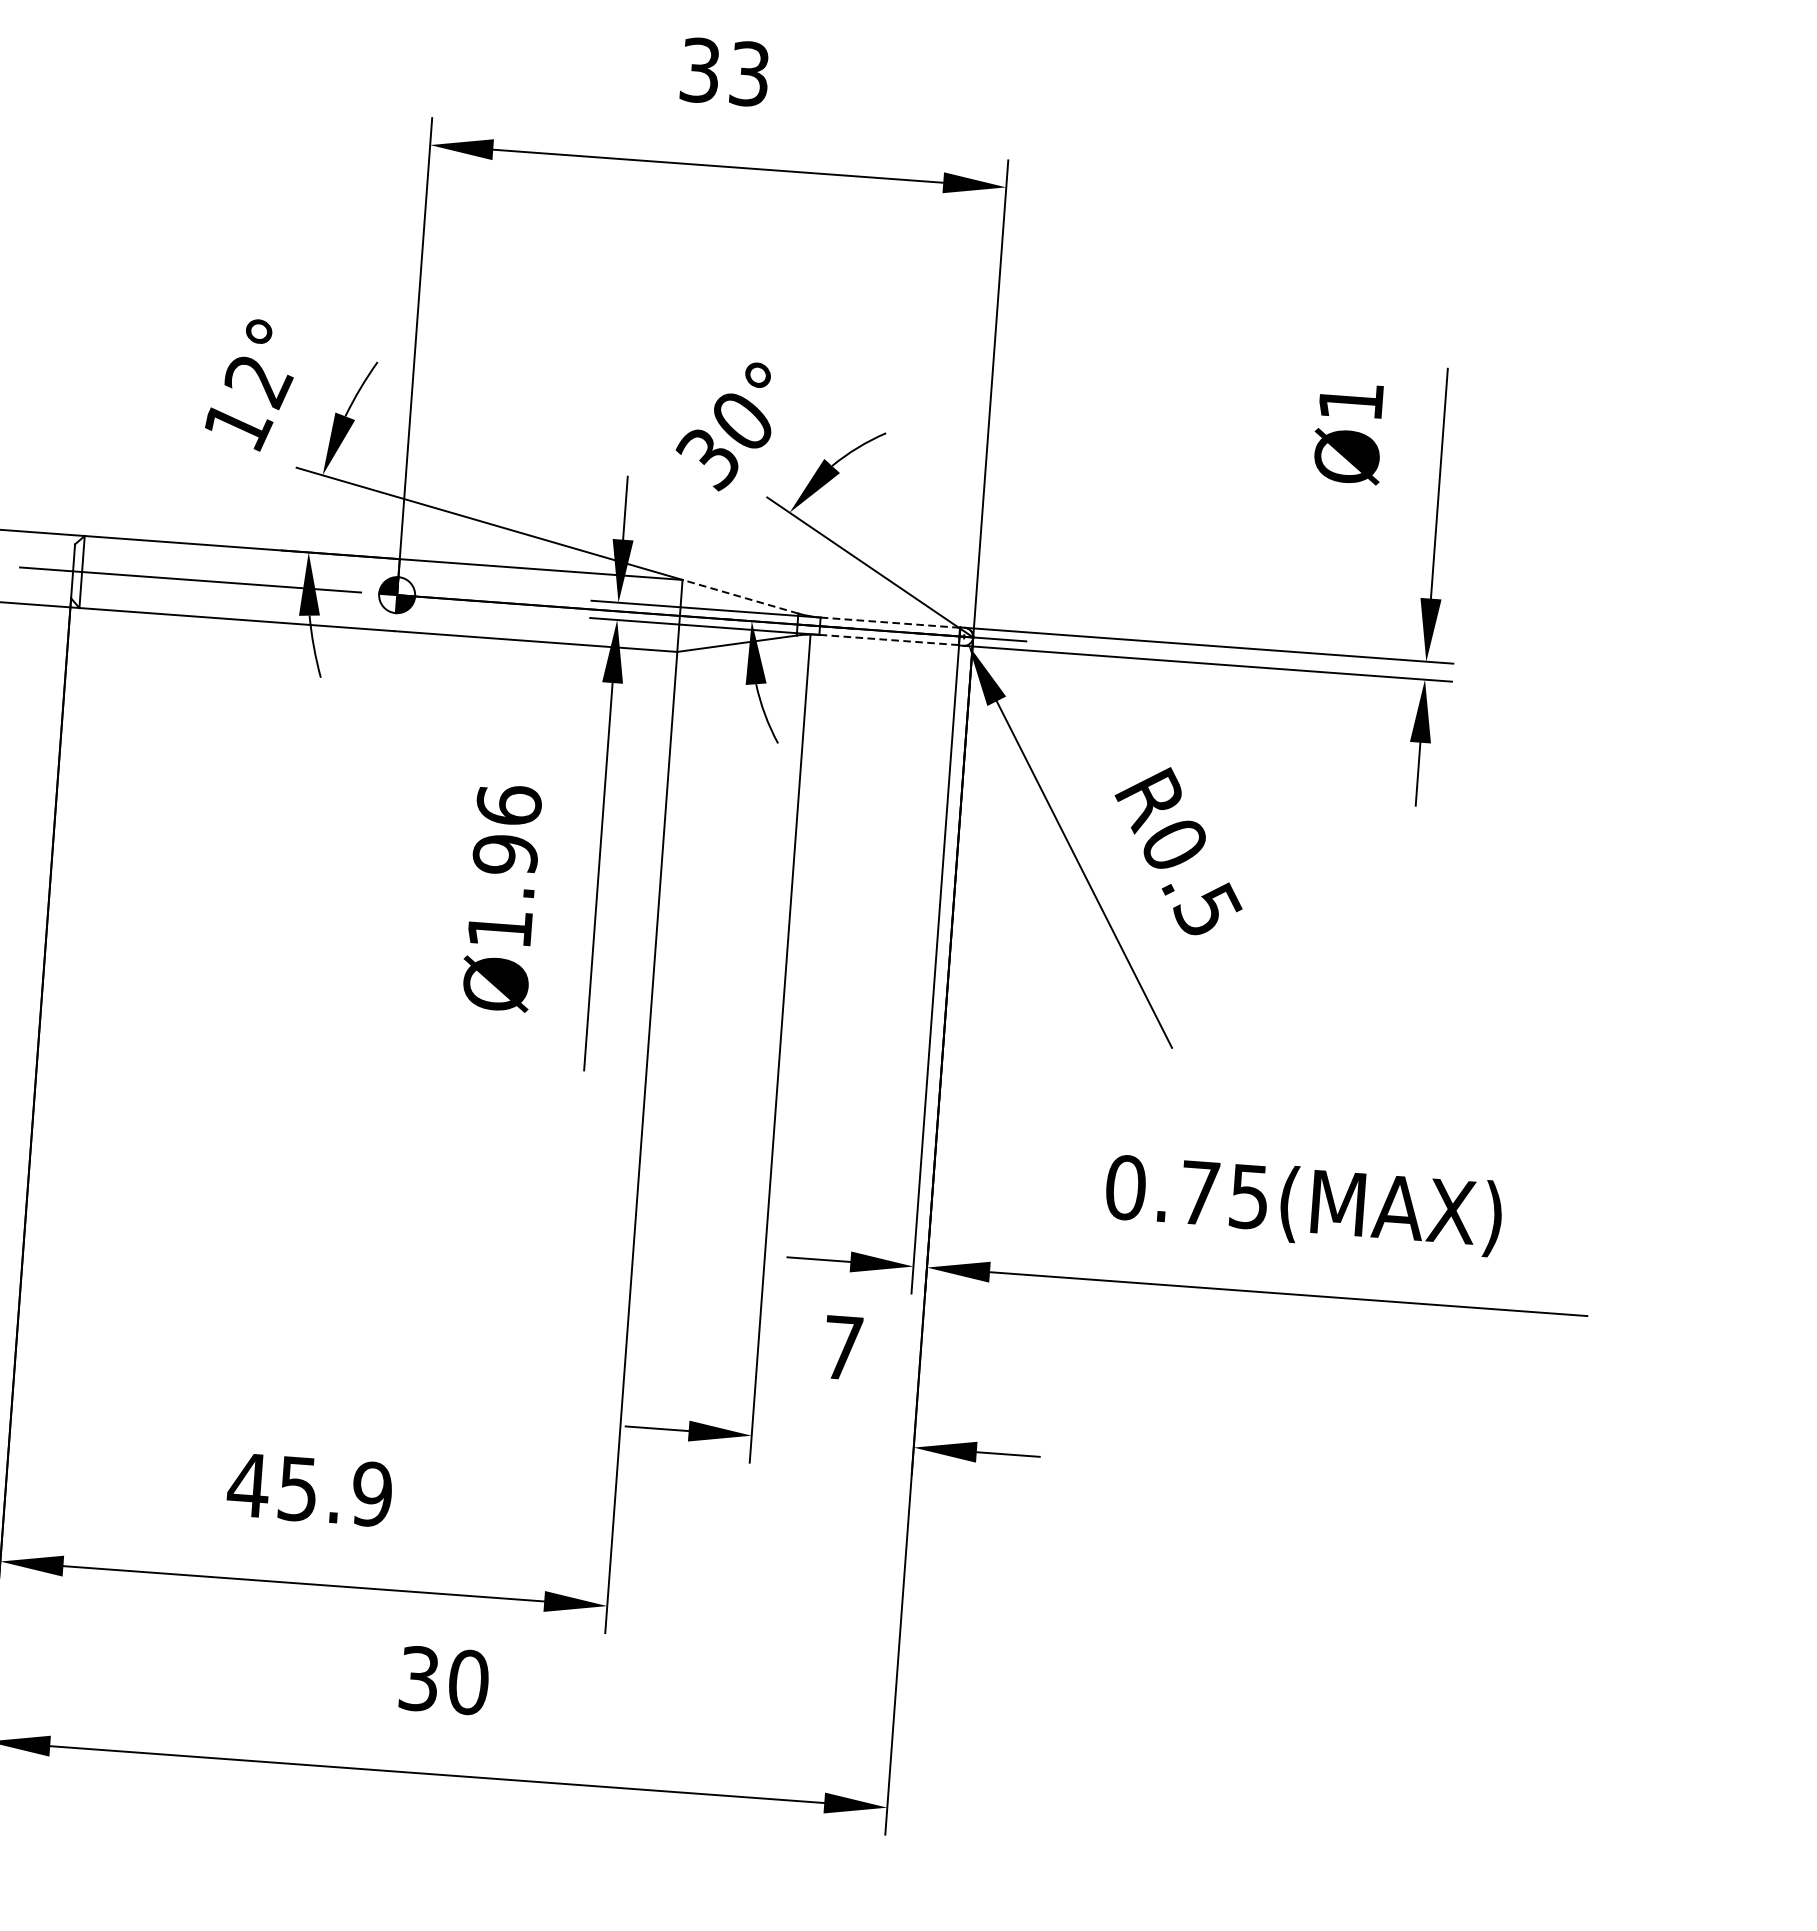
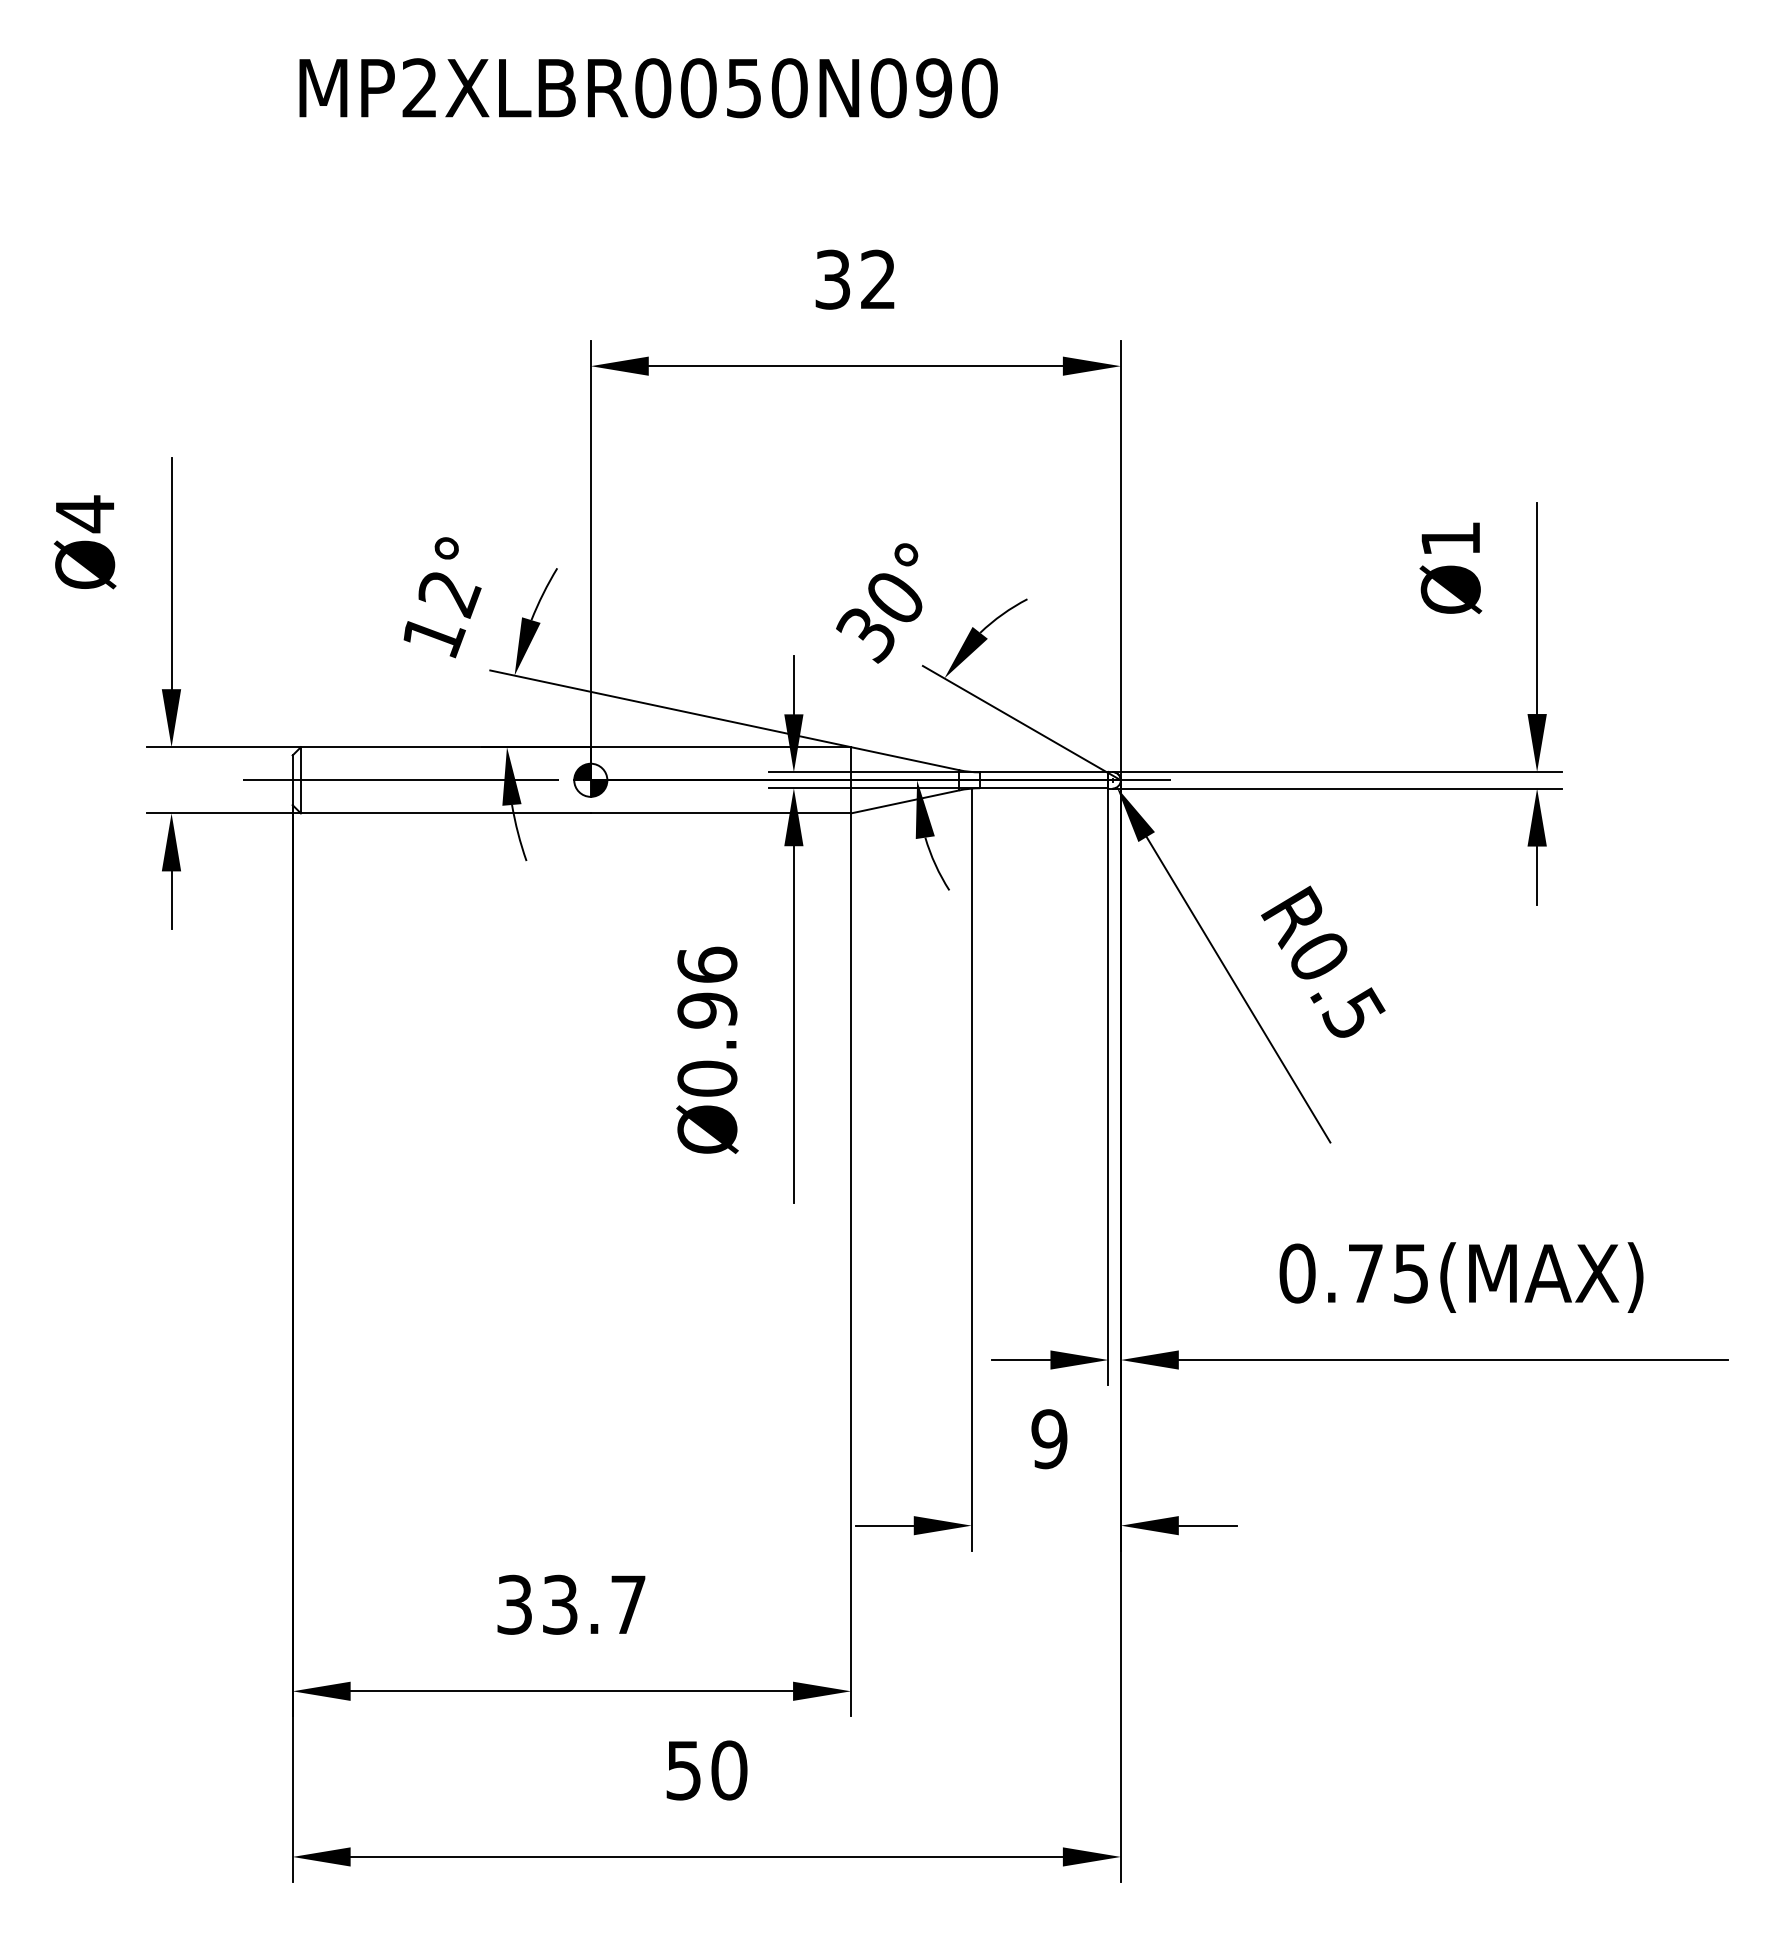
text: (749, 73) -> (878, 279), 33 -> 32
line: (739, 596) -> (904, 758), dashed -> solid
line: (890, 622) -> (1044, 772), dashed -> solid
line: (888, 640) -> (1043, 788), dashed -> solid
text: (500, 928) -> (707, 1078), Ø1.96 -> Ø0.96
text: (843, 1348) -> (1049, 1439), 7 -> 9
text: (309, 1489) -> (570, 1604), 45.9 -> 33.7
text: (418, 1677) -> (683, 1769), 30 -> 50

